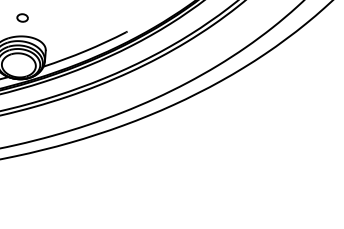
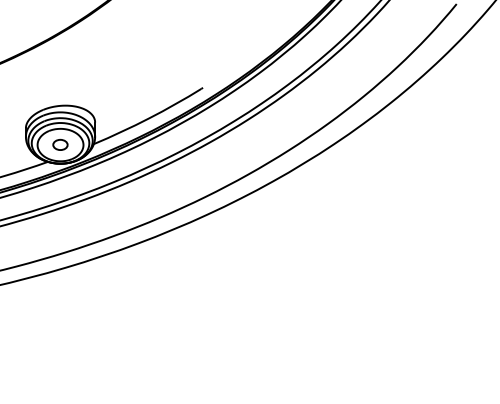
part: (22, 17) -> (60, 144), moved

